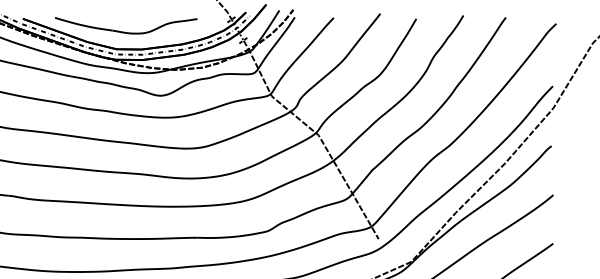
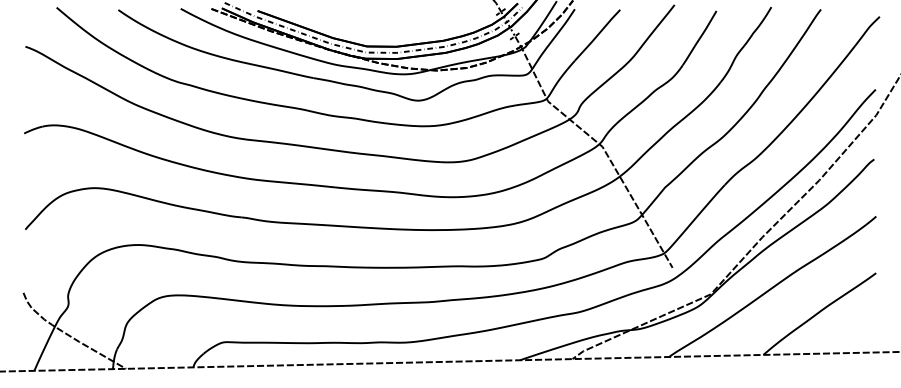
part: (126, 32) -> (378, 26), removed

